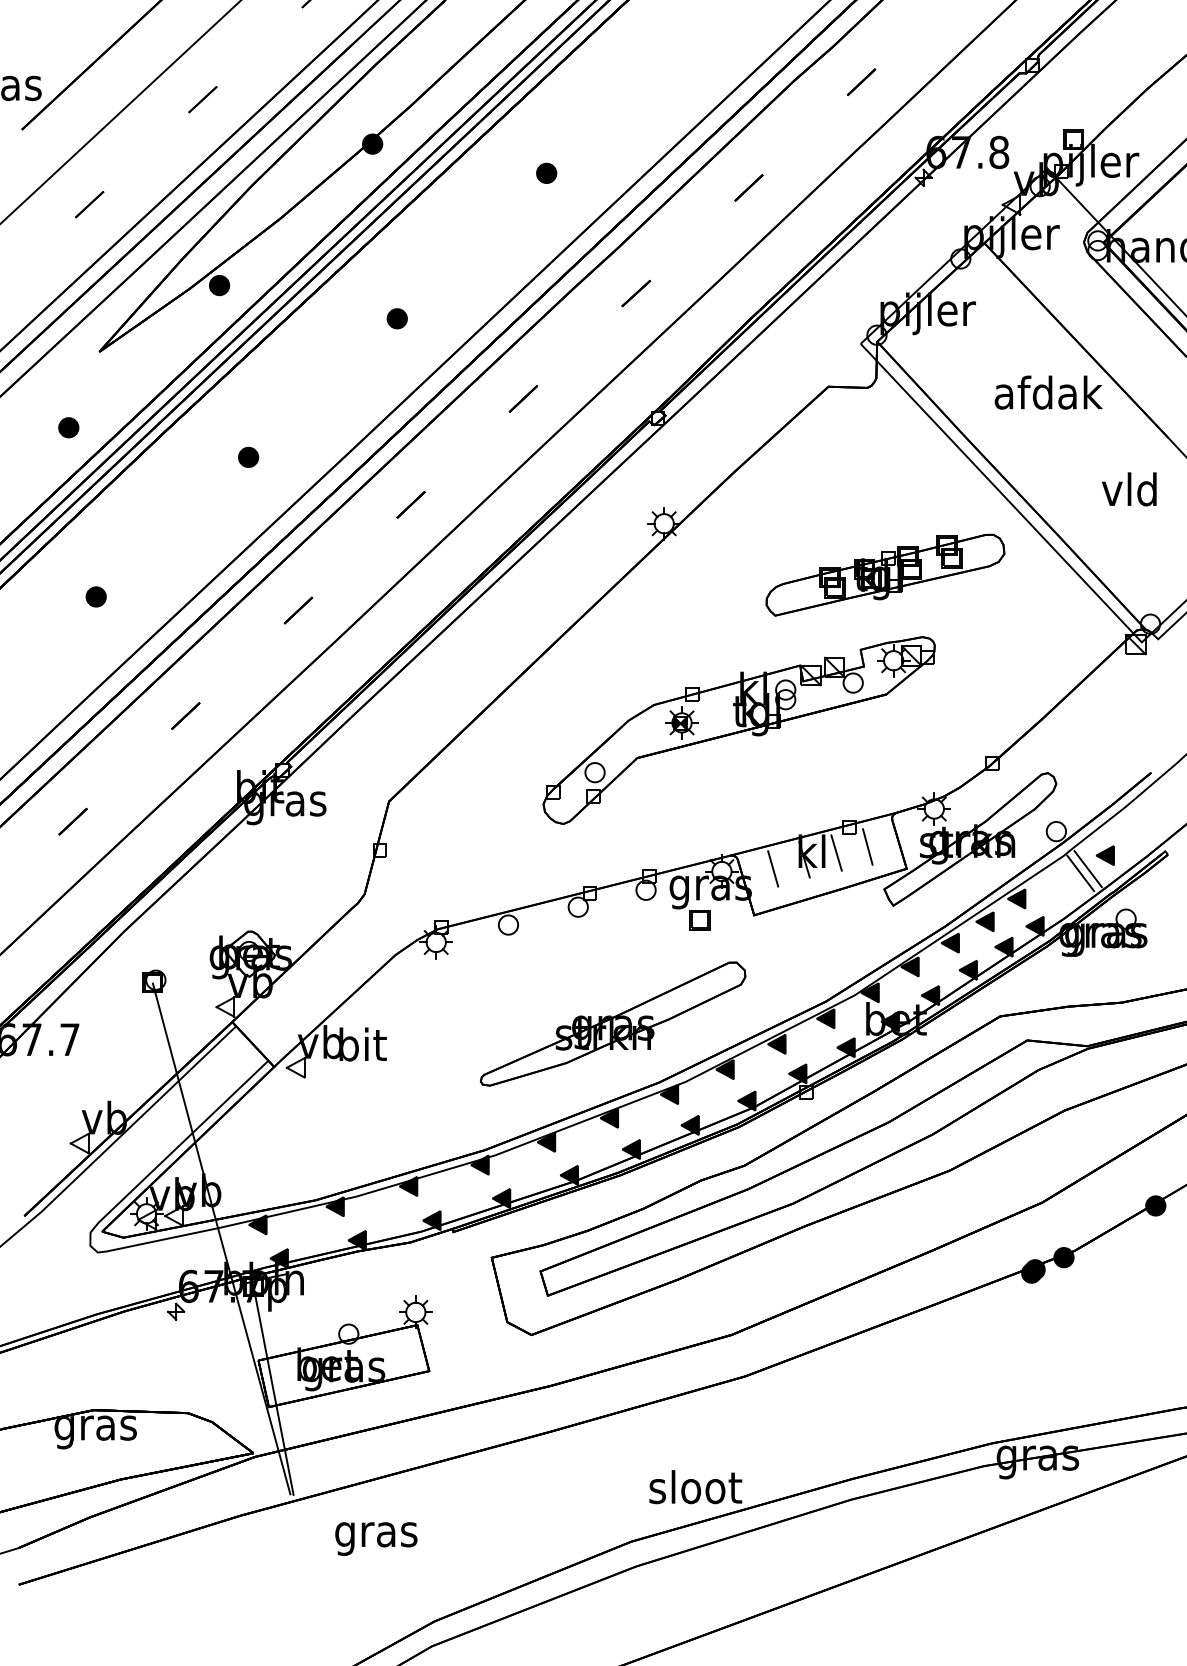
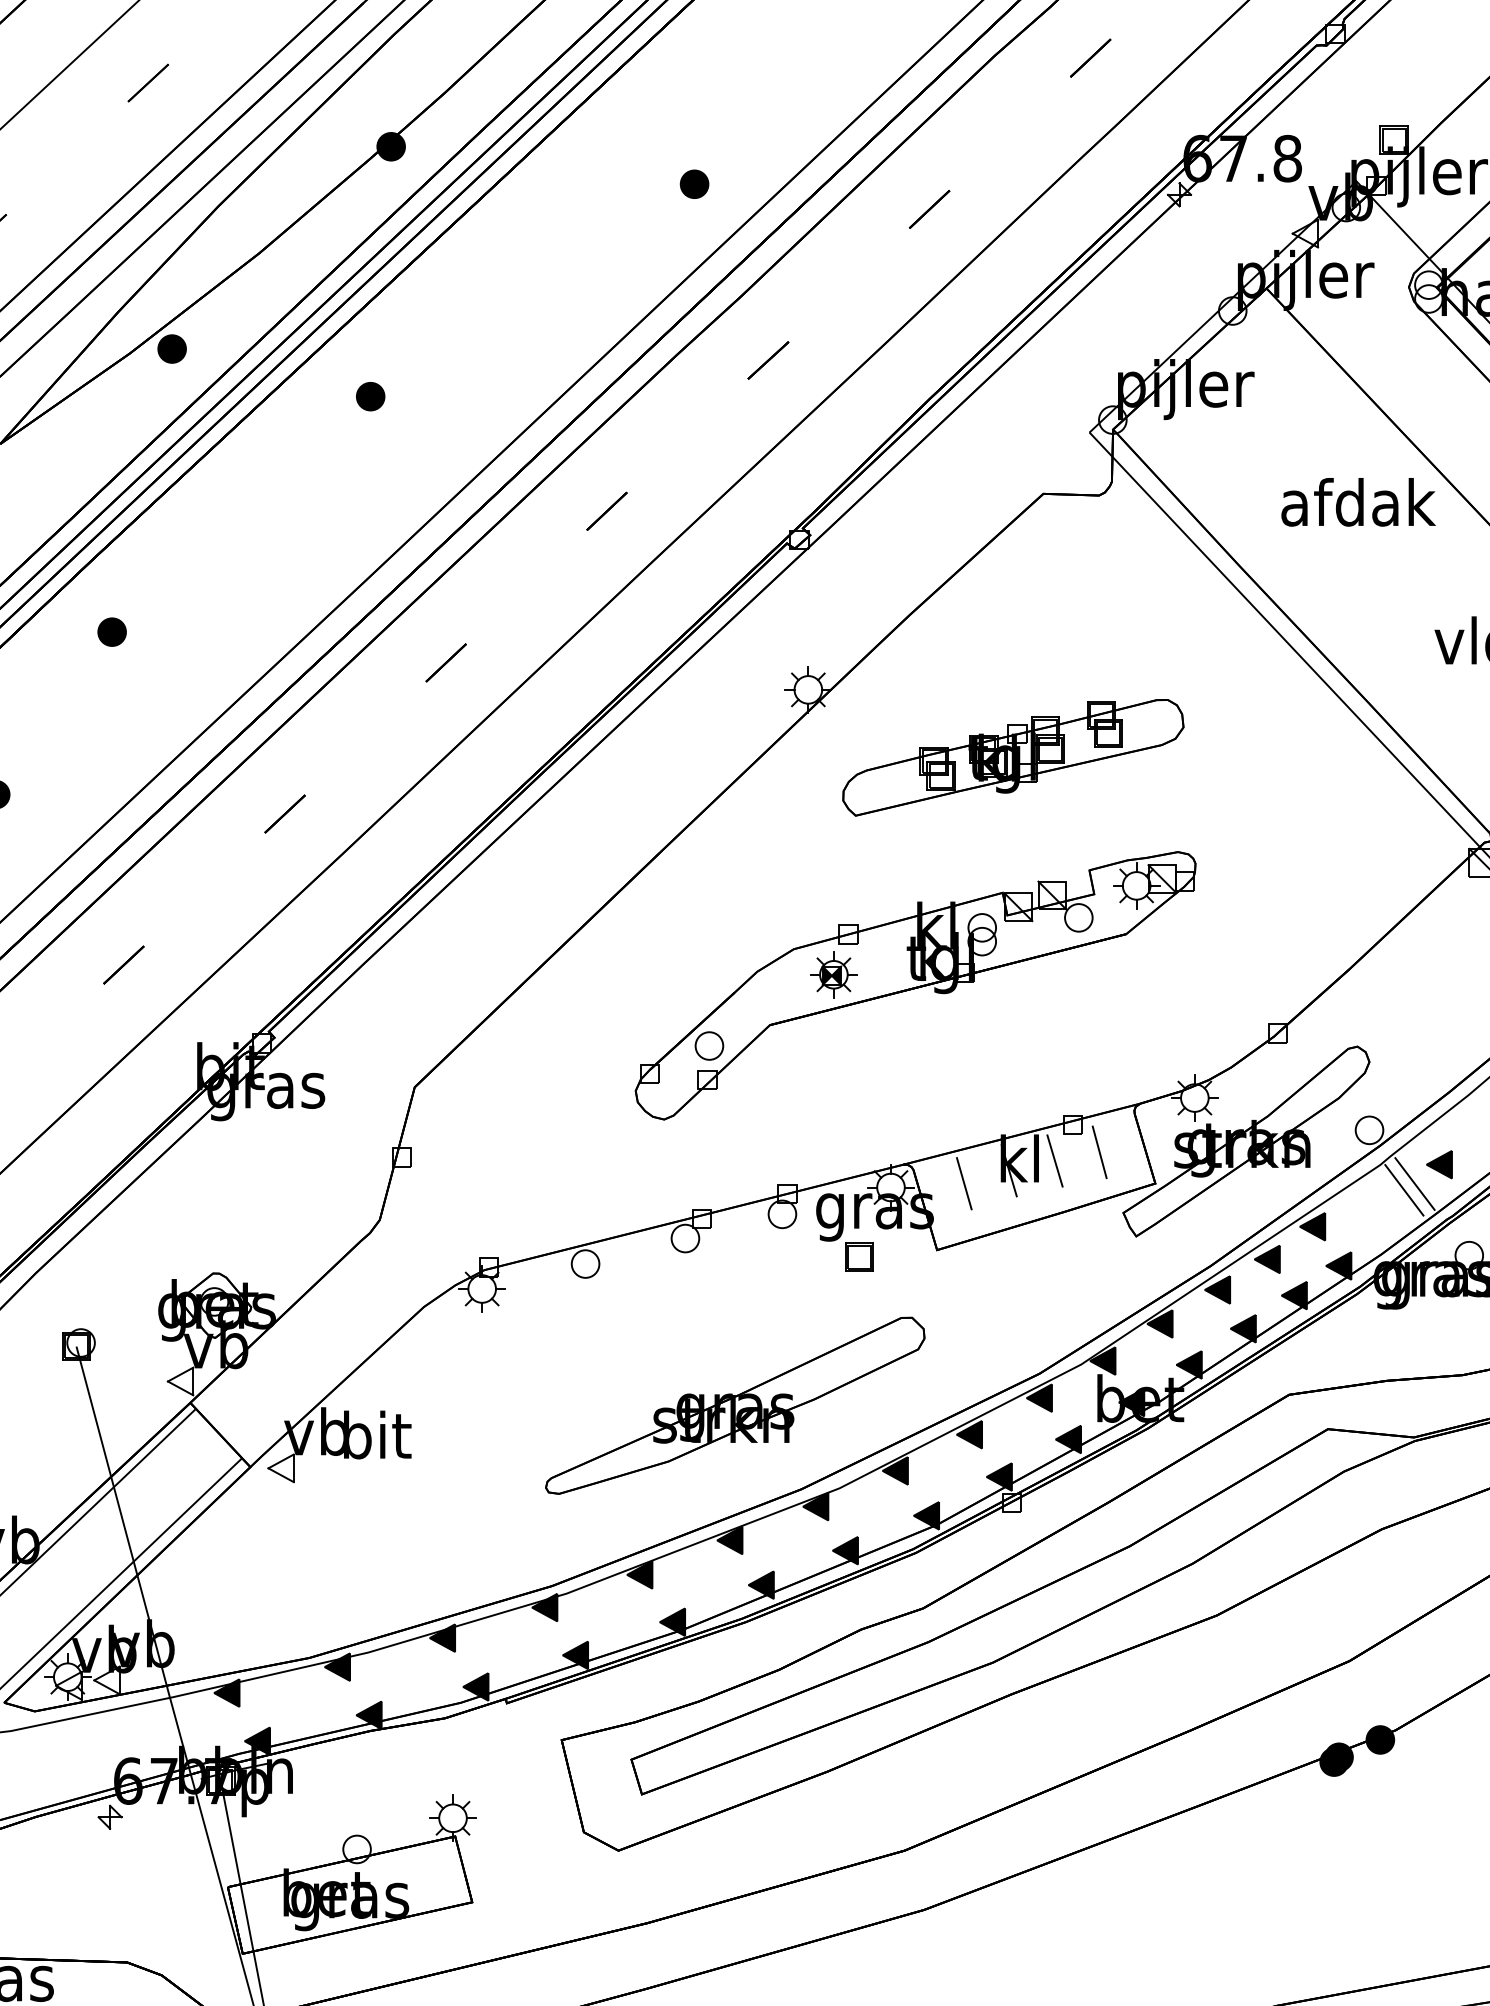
part: (546, 172) -> (694, 183), moved
part: (396, 318) -> (369, 396), moved
part: (248, 456) -> (111, 630), moved
part: (885, 574) -> (1013, 756), moved

